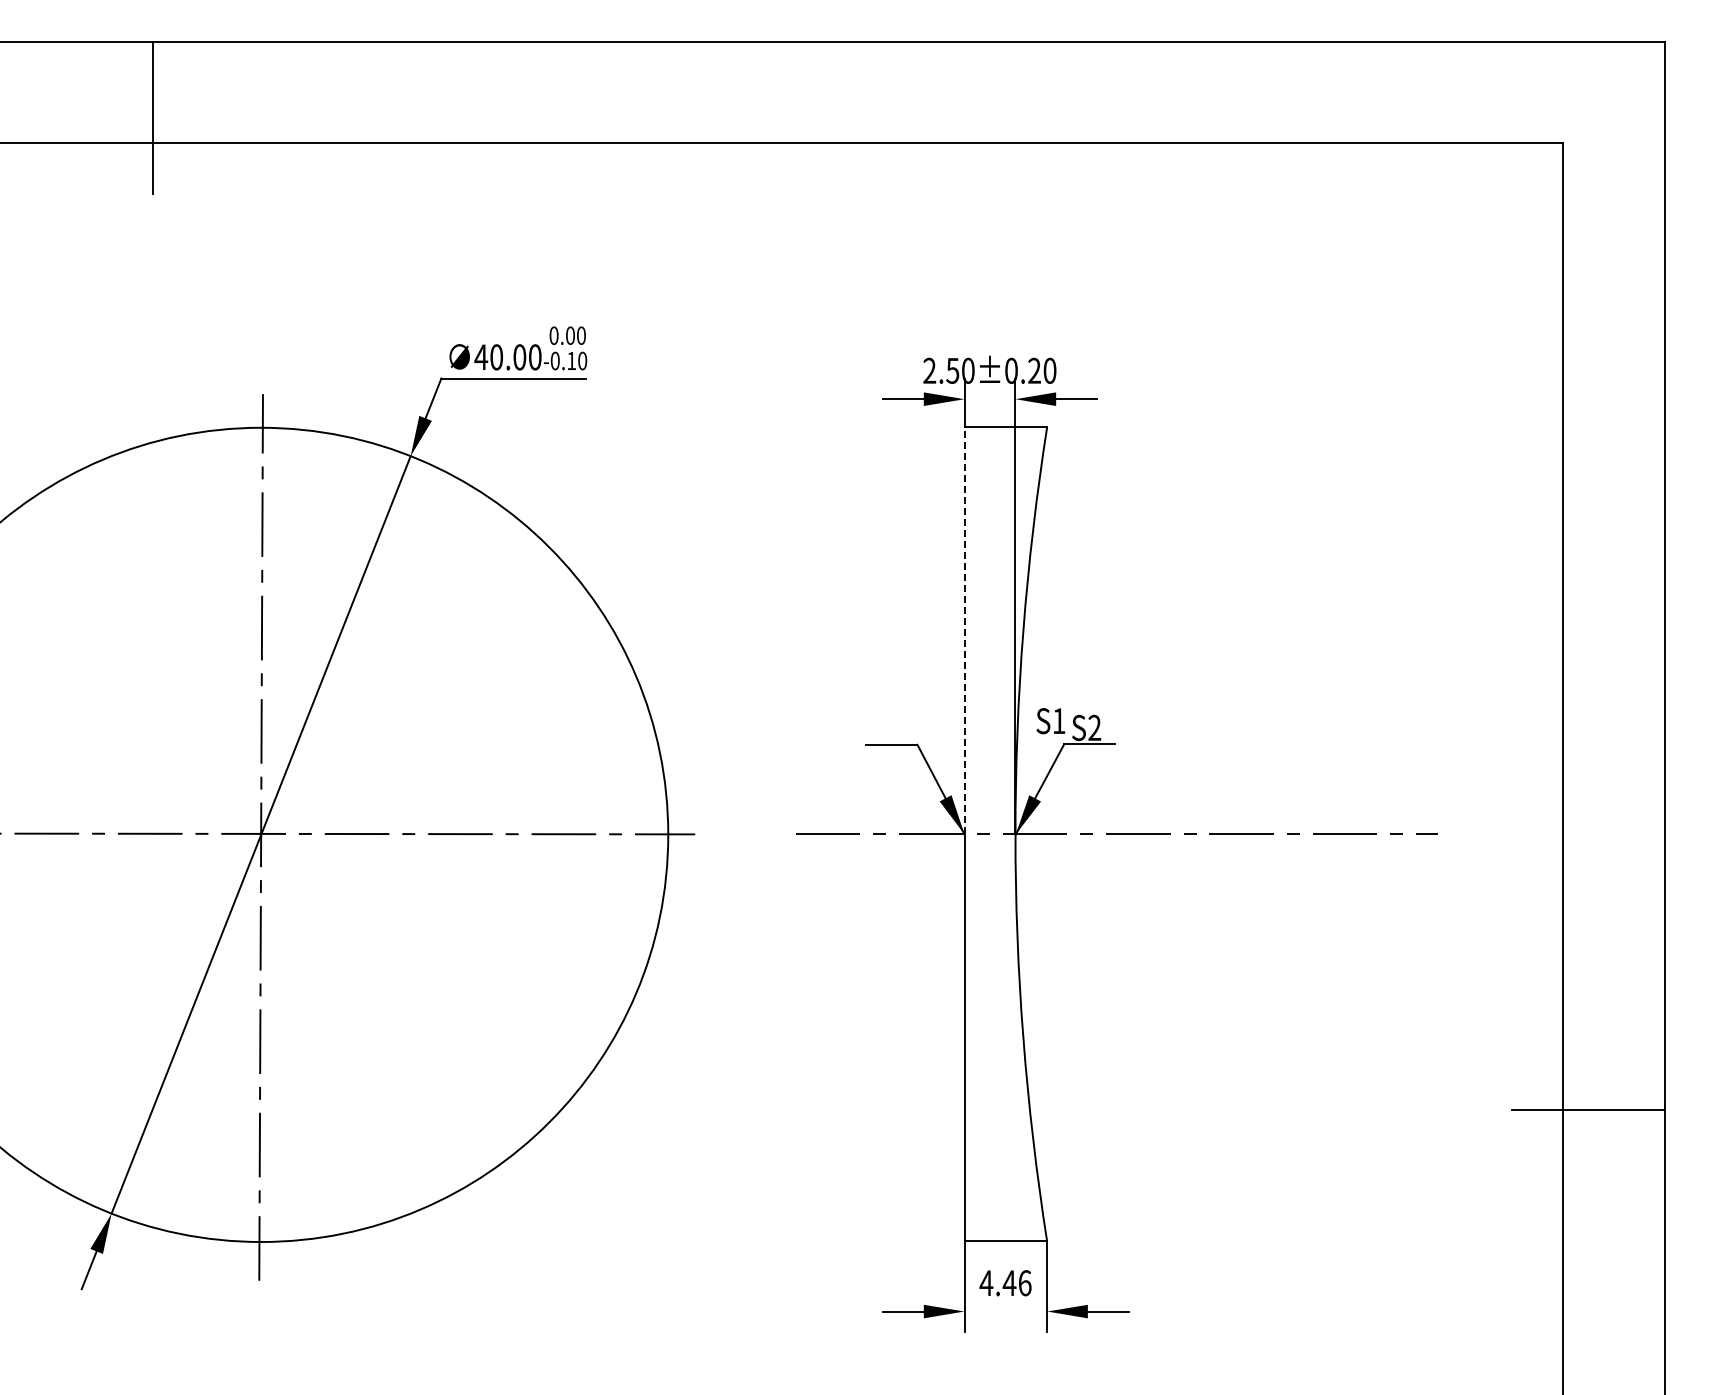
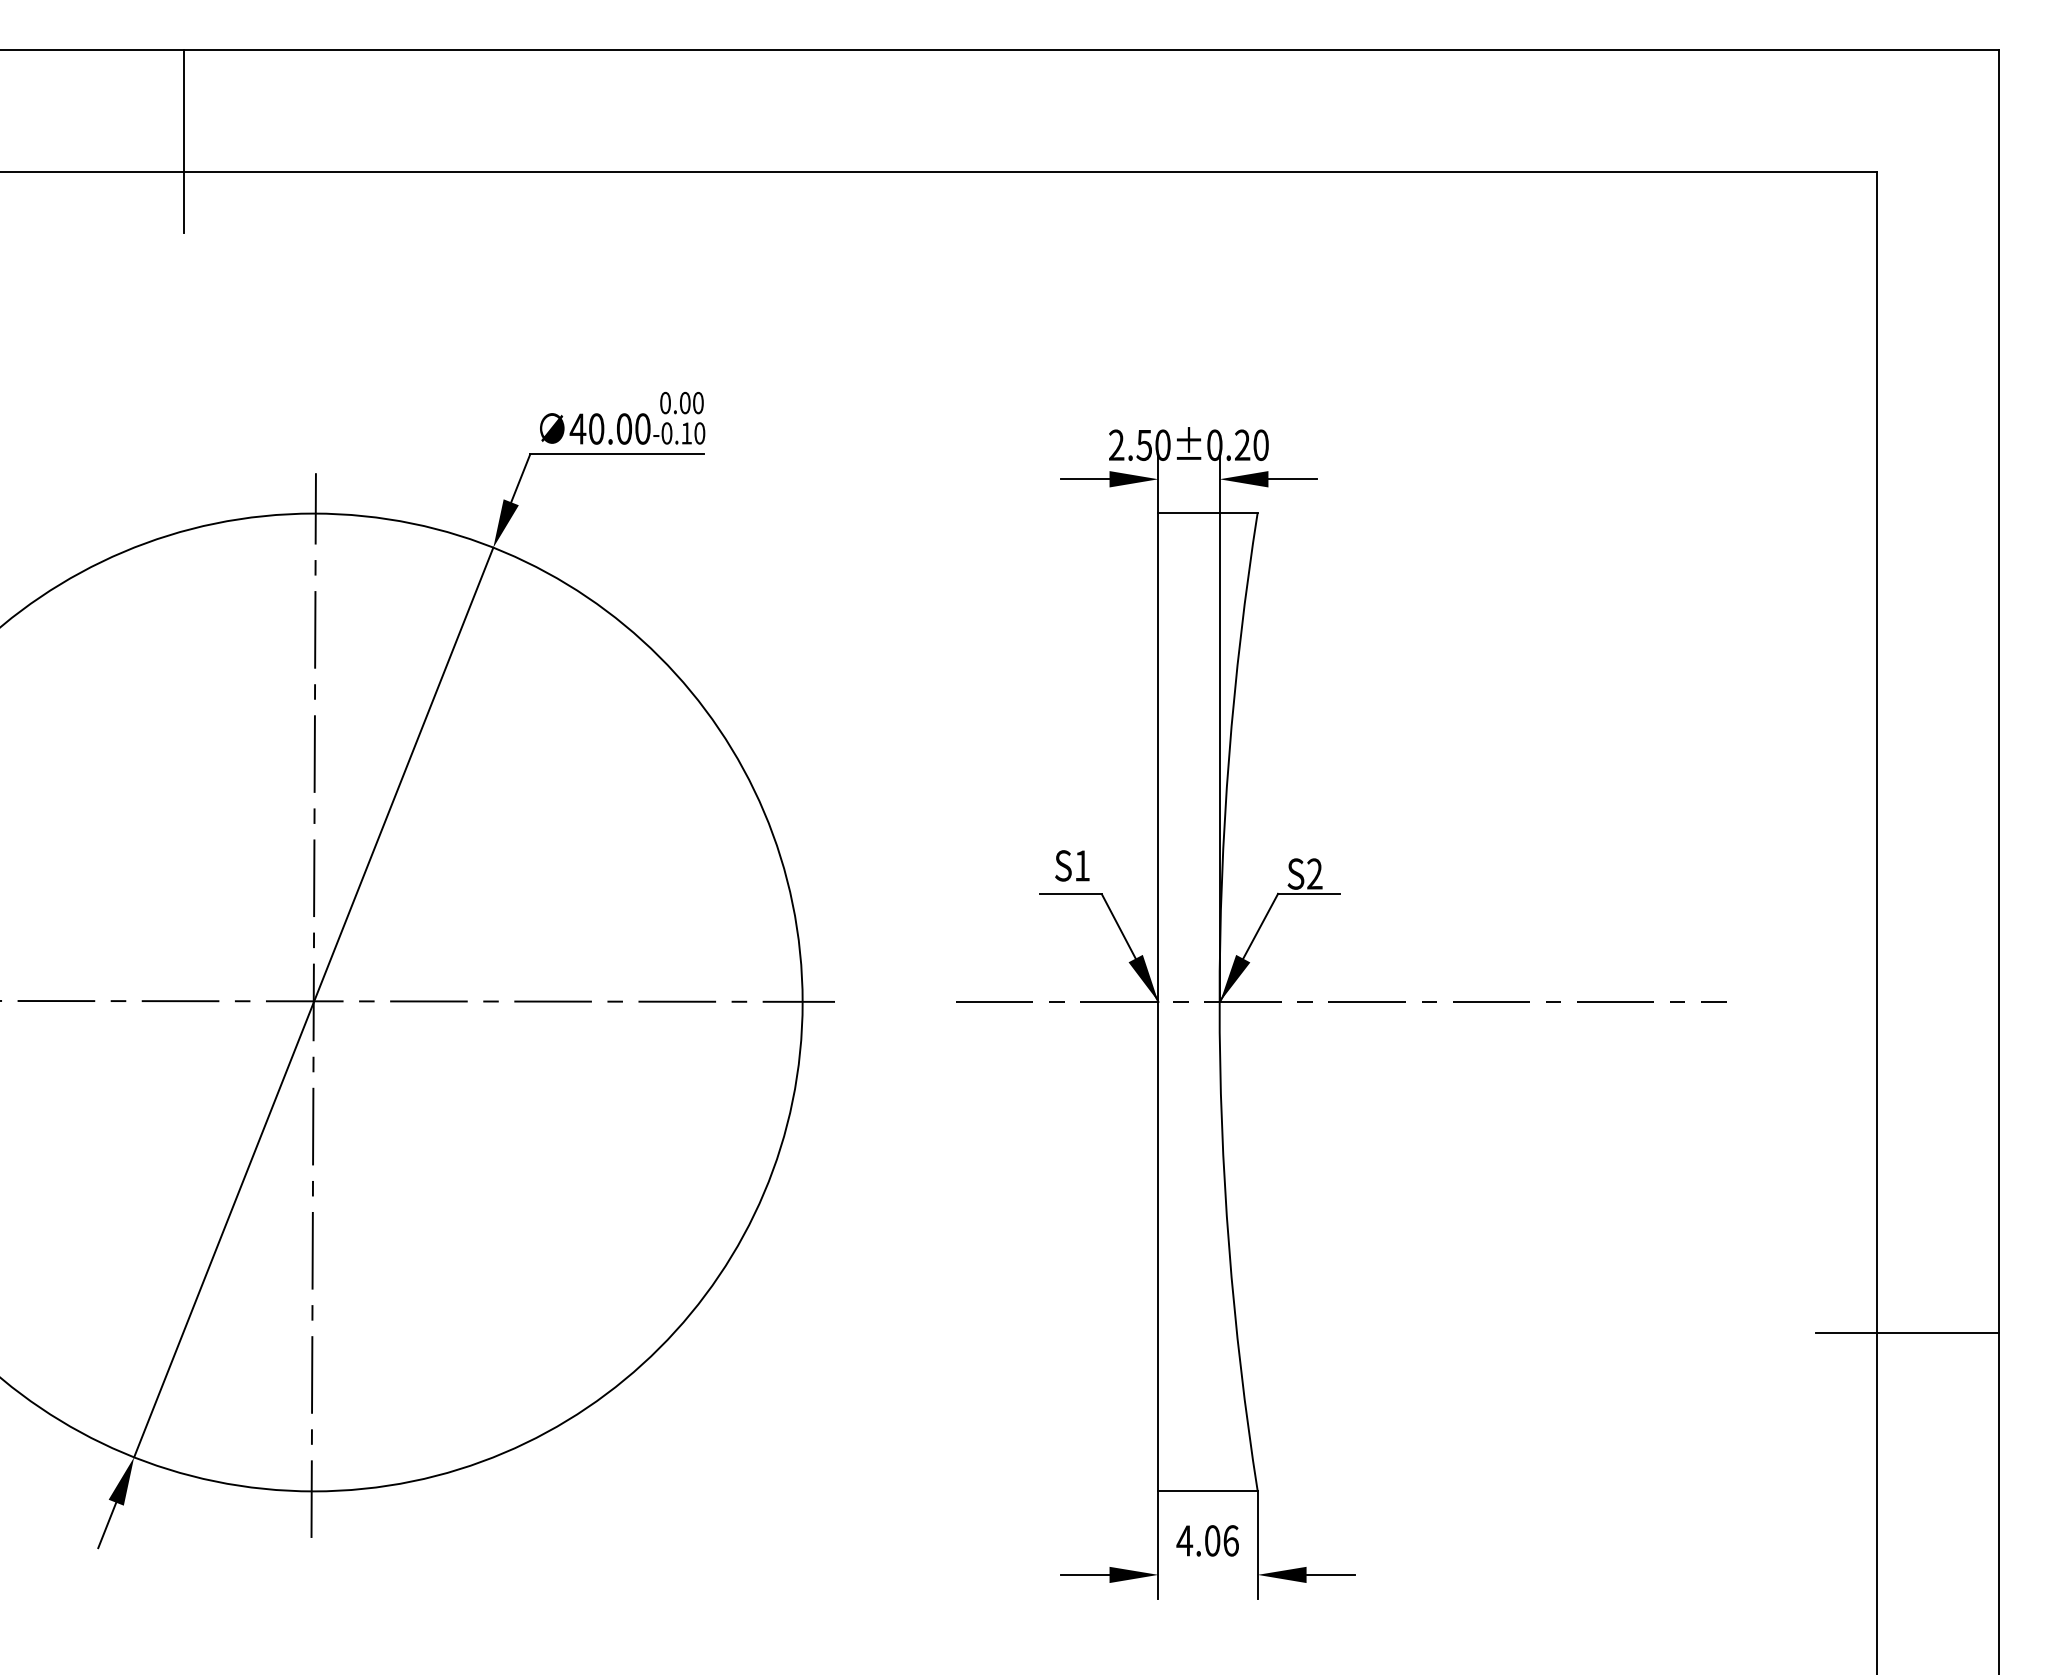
line: (964, 630) -> (1158, 757), dashed -> solid
text: (1050, 721) -> (1071, 866), moved
text: (1009, 1283) -> (1212, 1541), 4.46 -> 4.06

